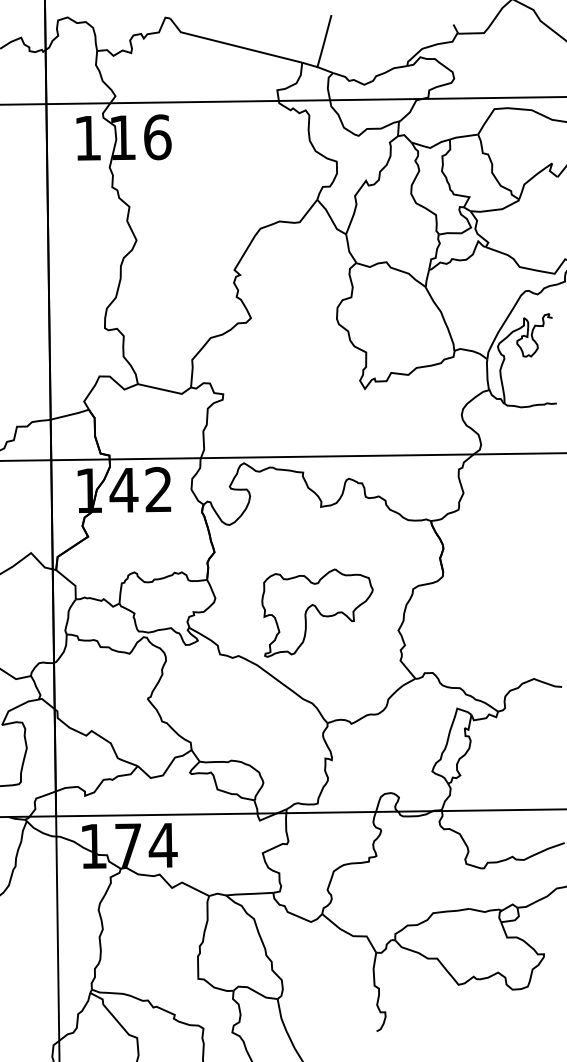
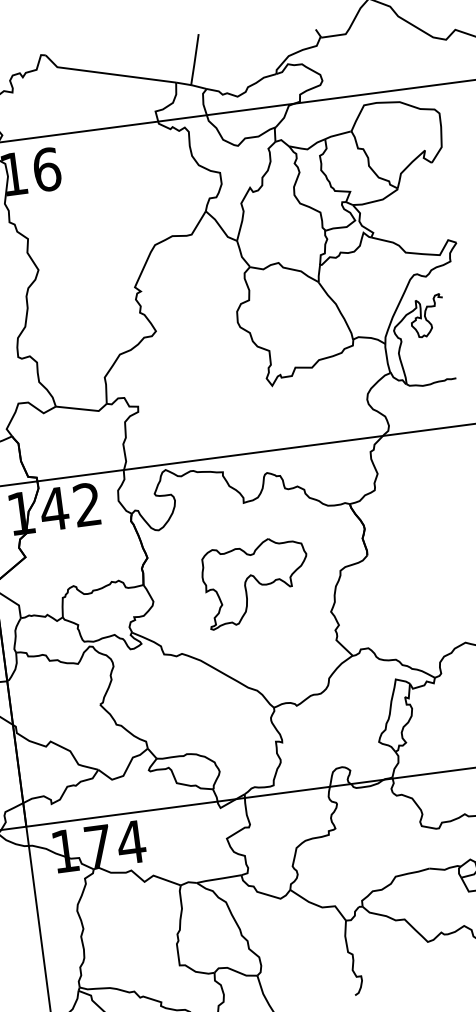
part: (317, 612) -> (256, 581), moved

